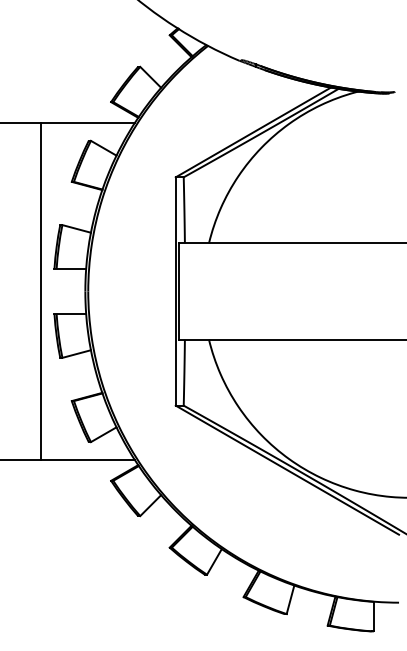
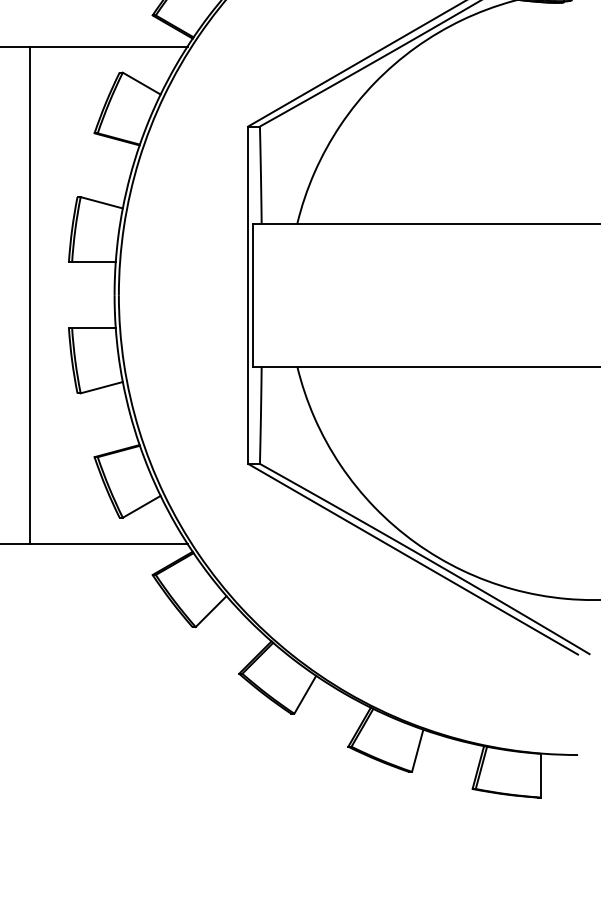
line: (41, 291) -> (30, 295), moved

